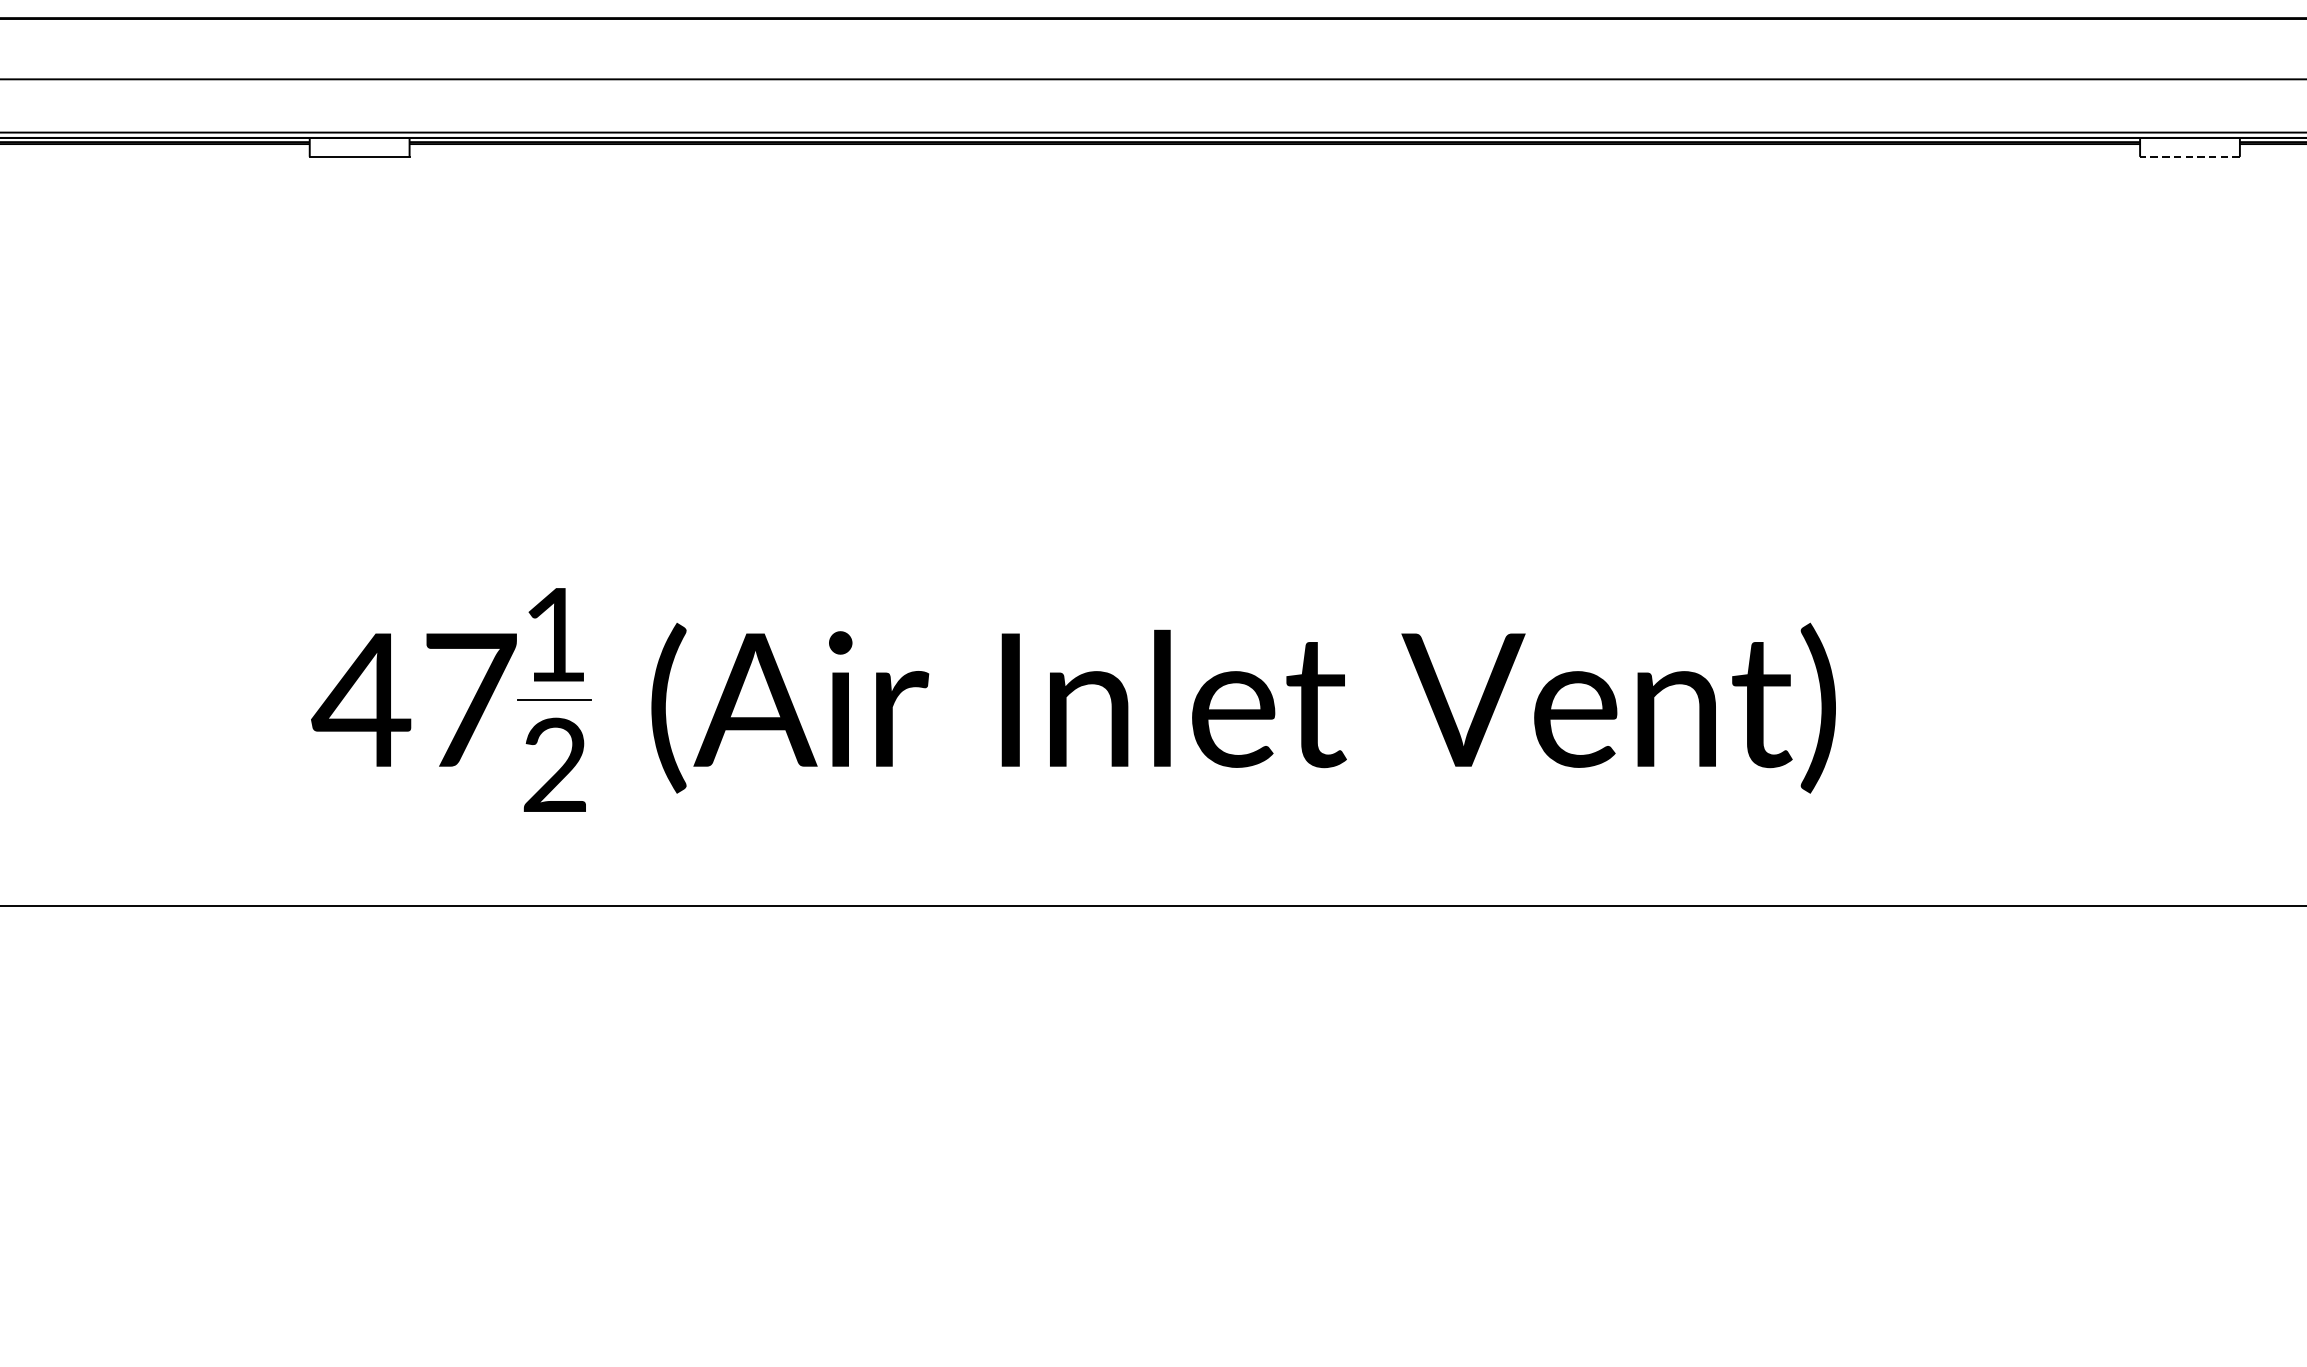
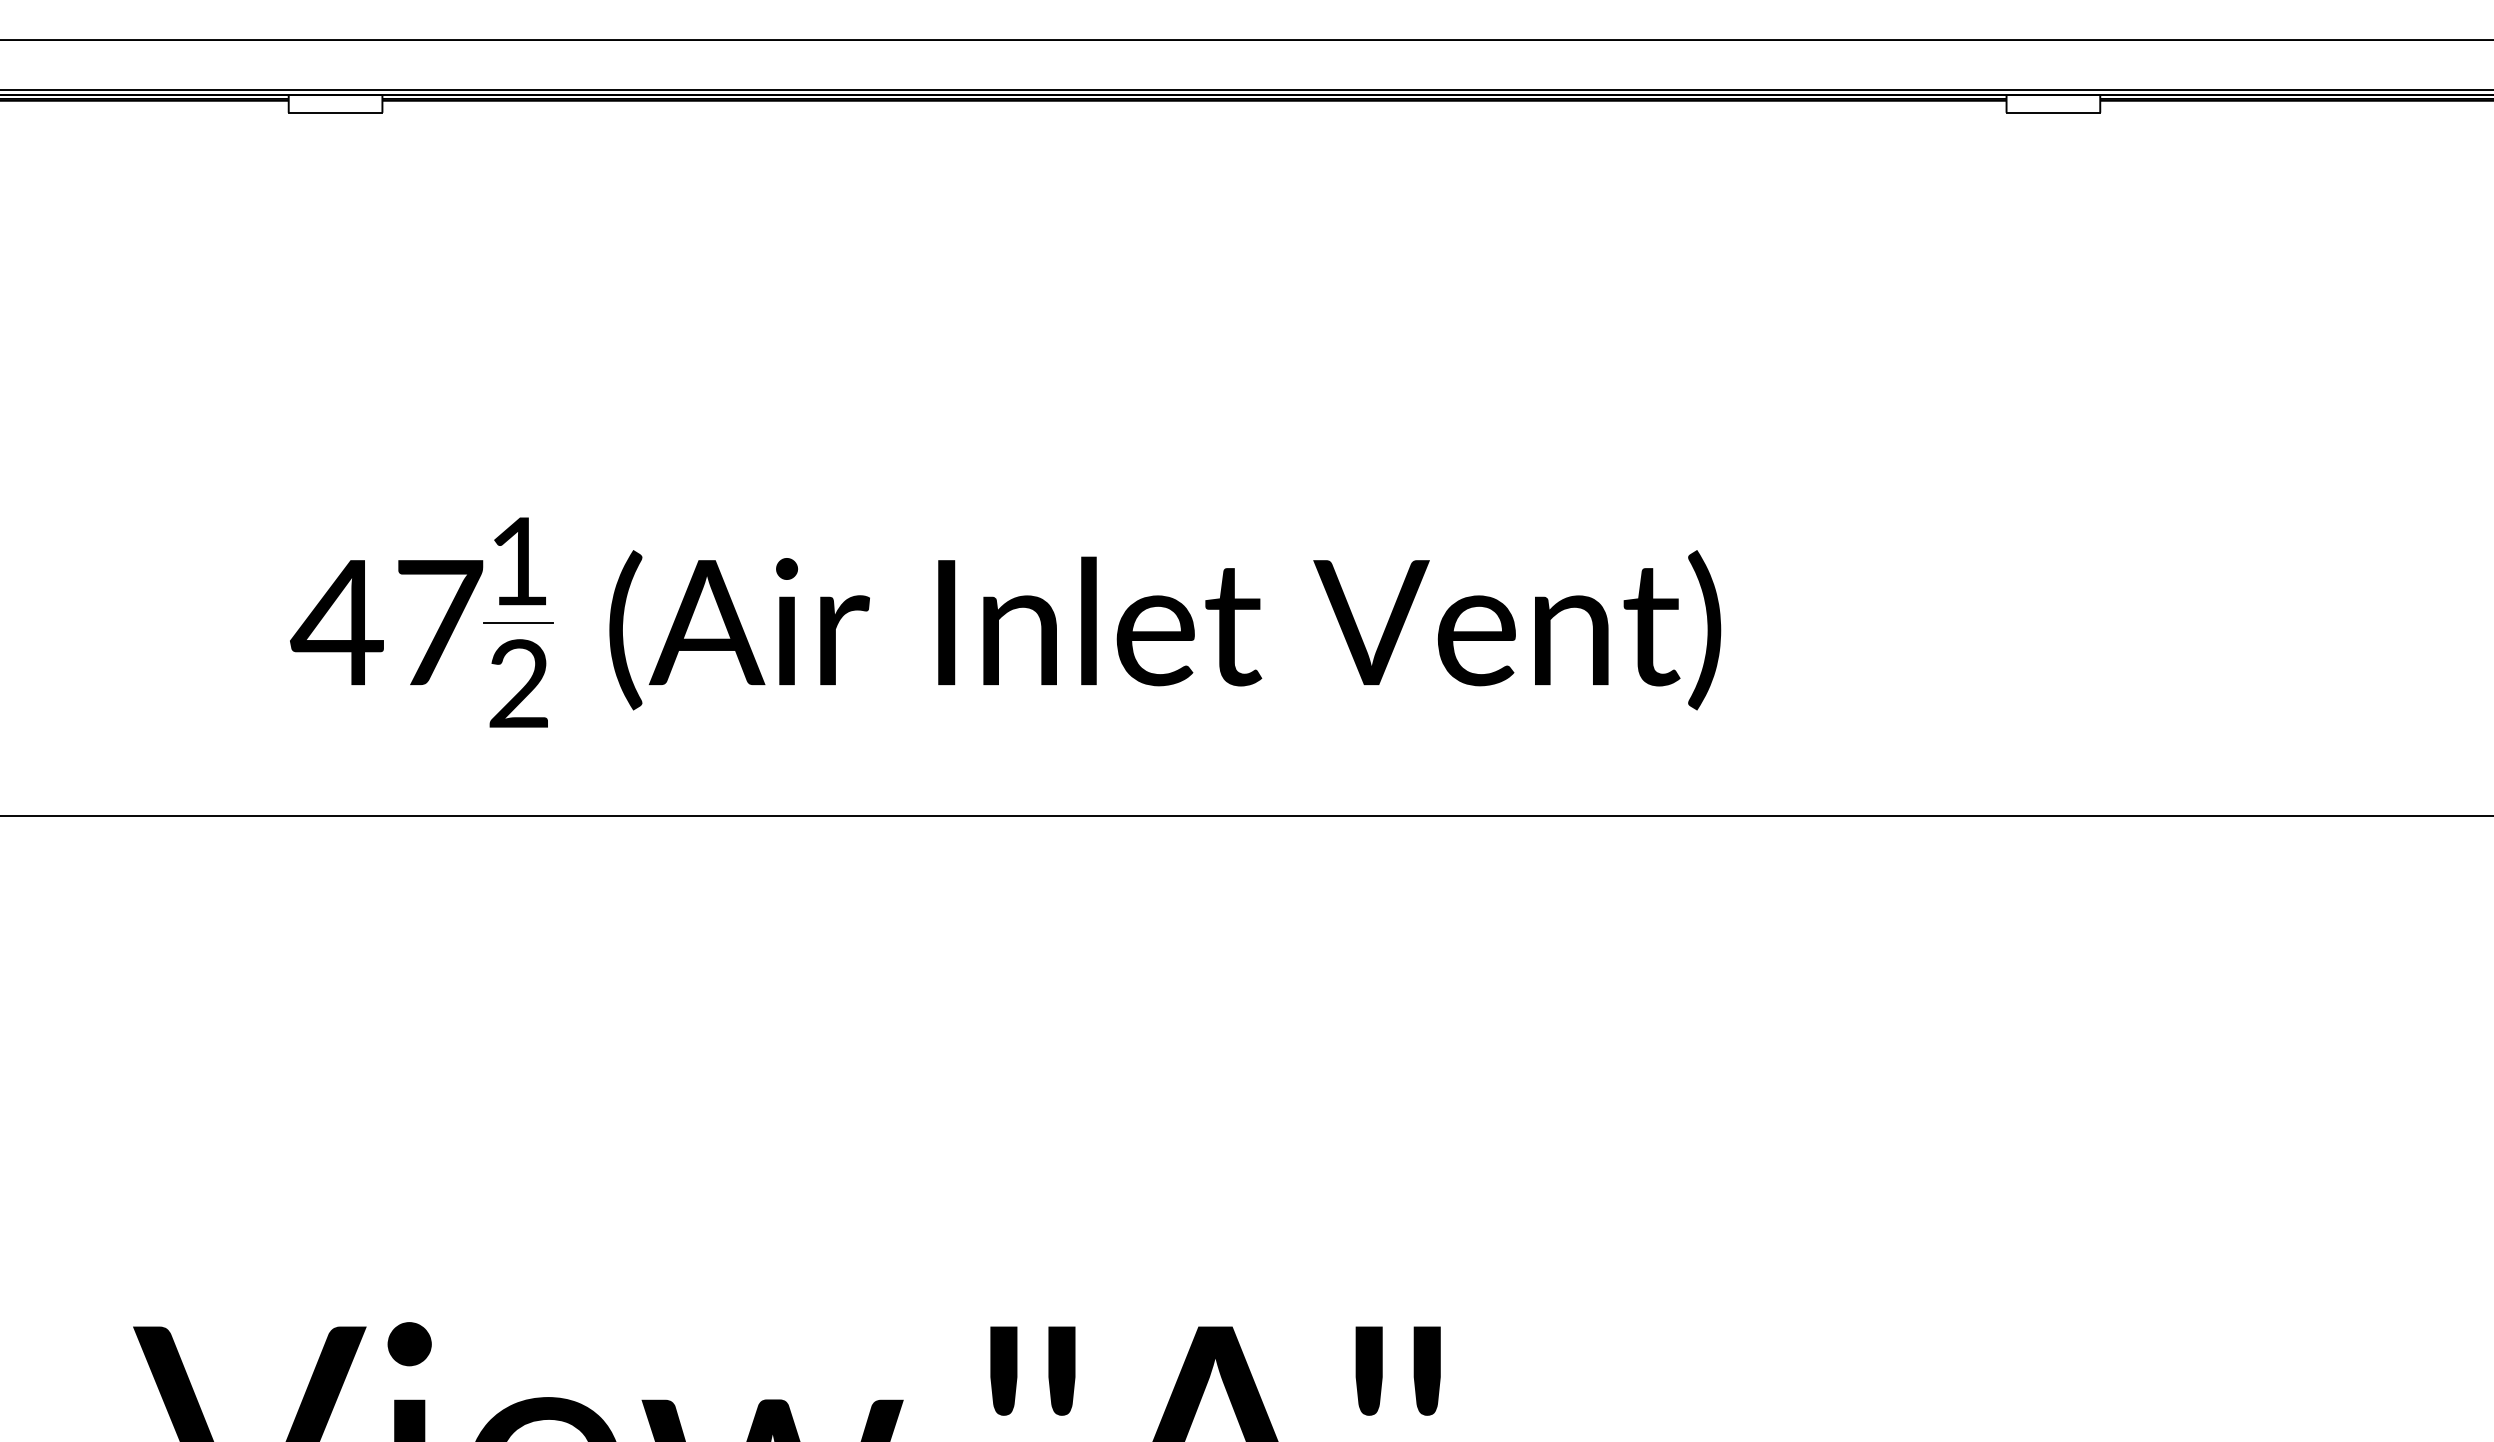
line: (2190, 156) -> (2053, 112), dashed -> solid

